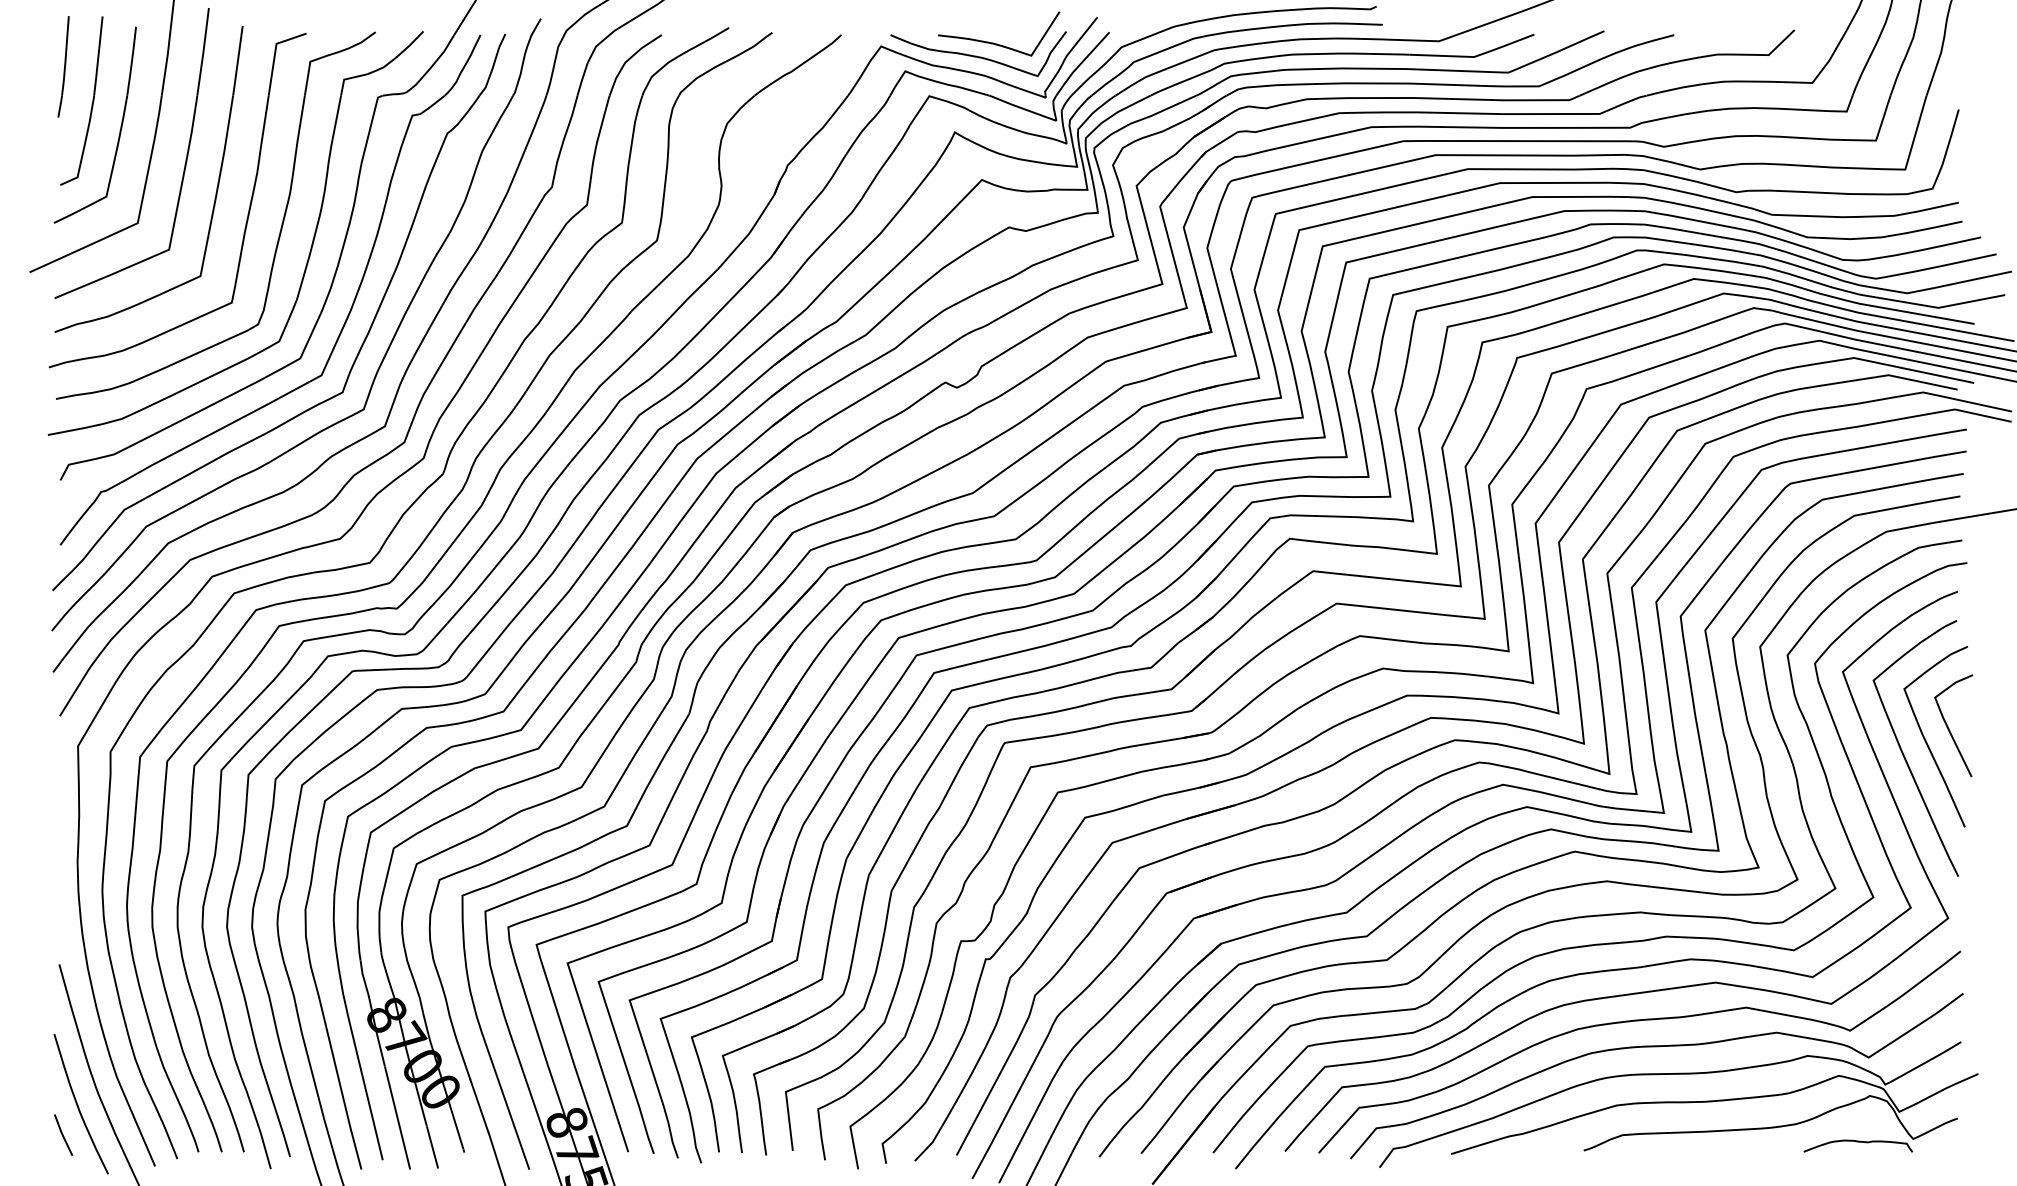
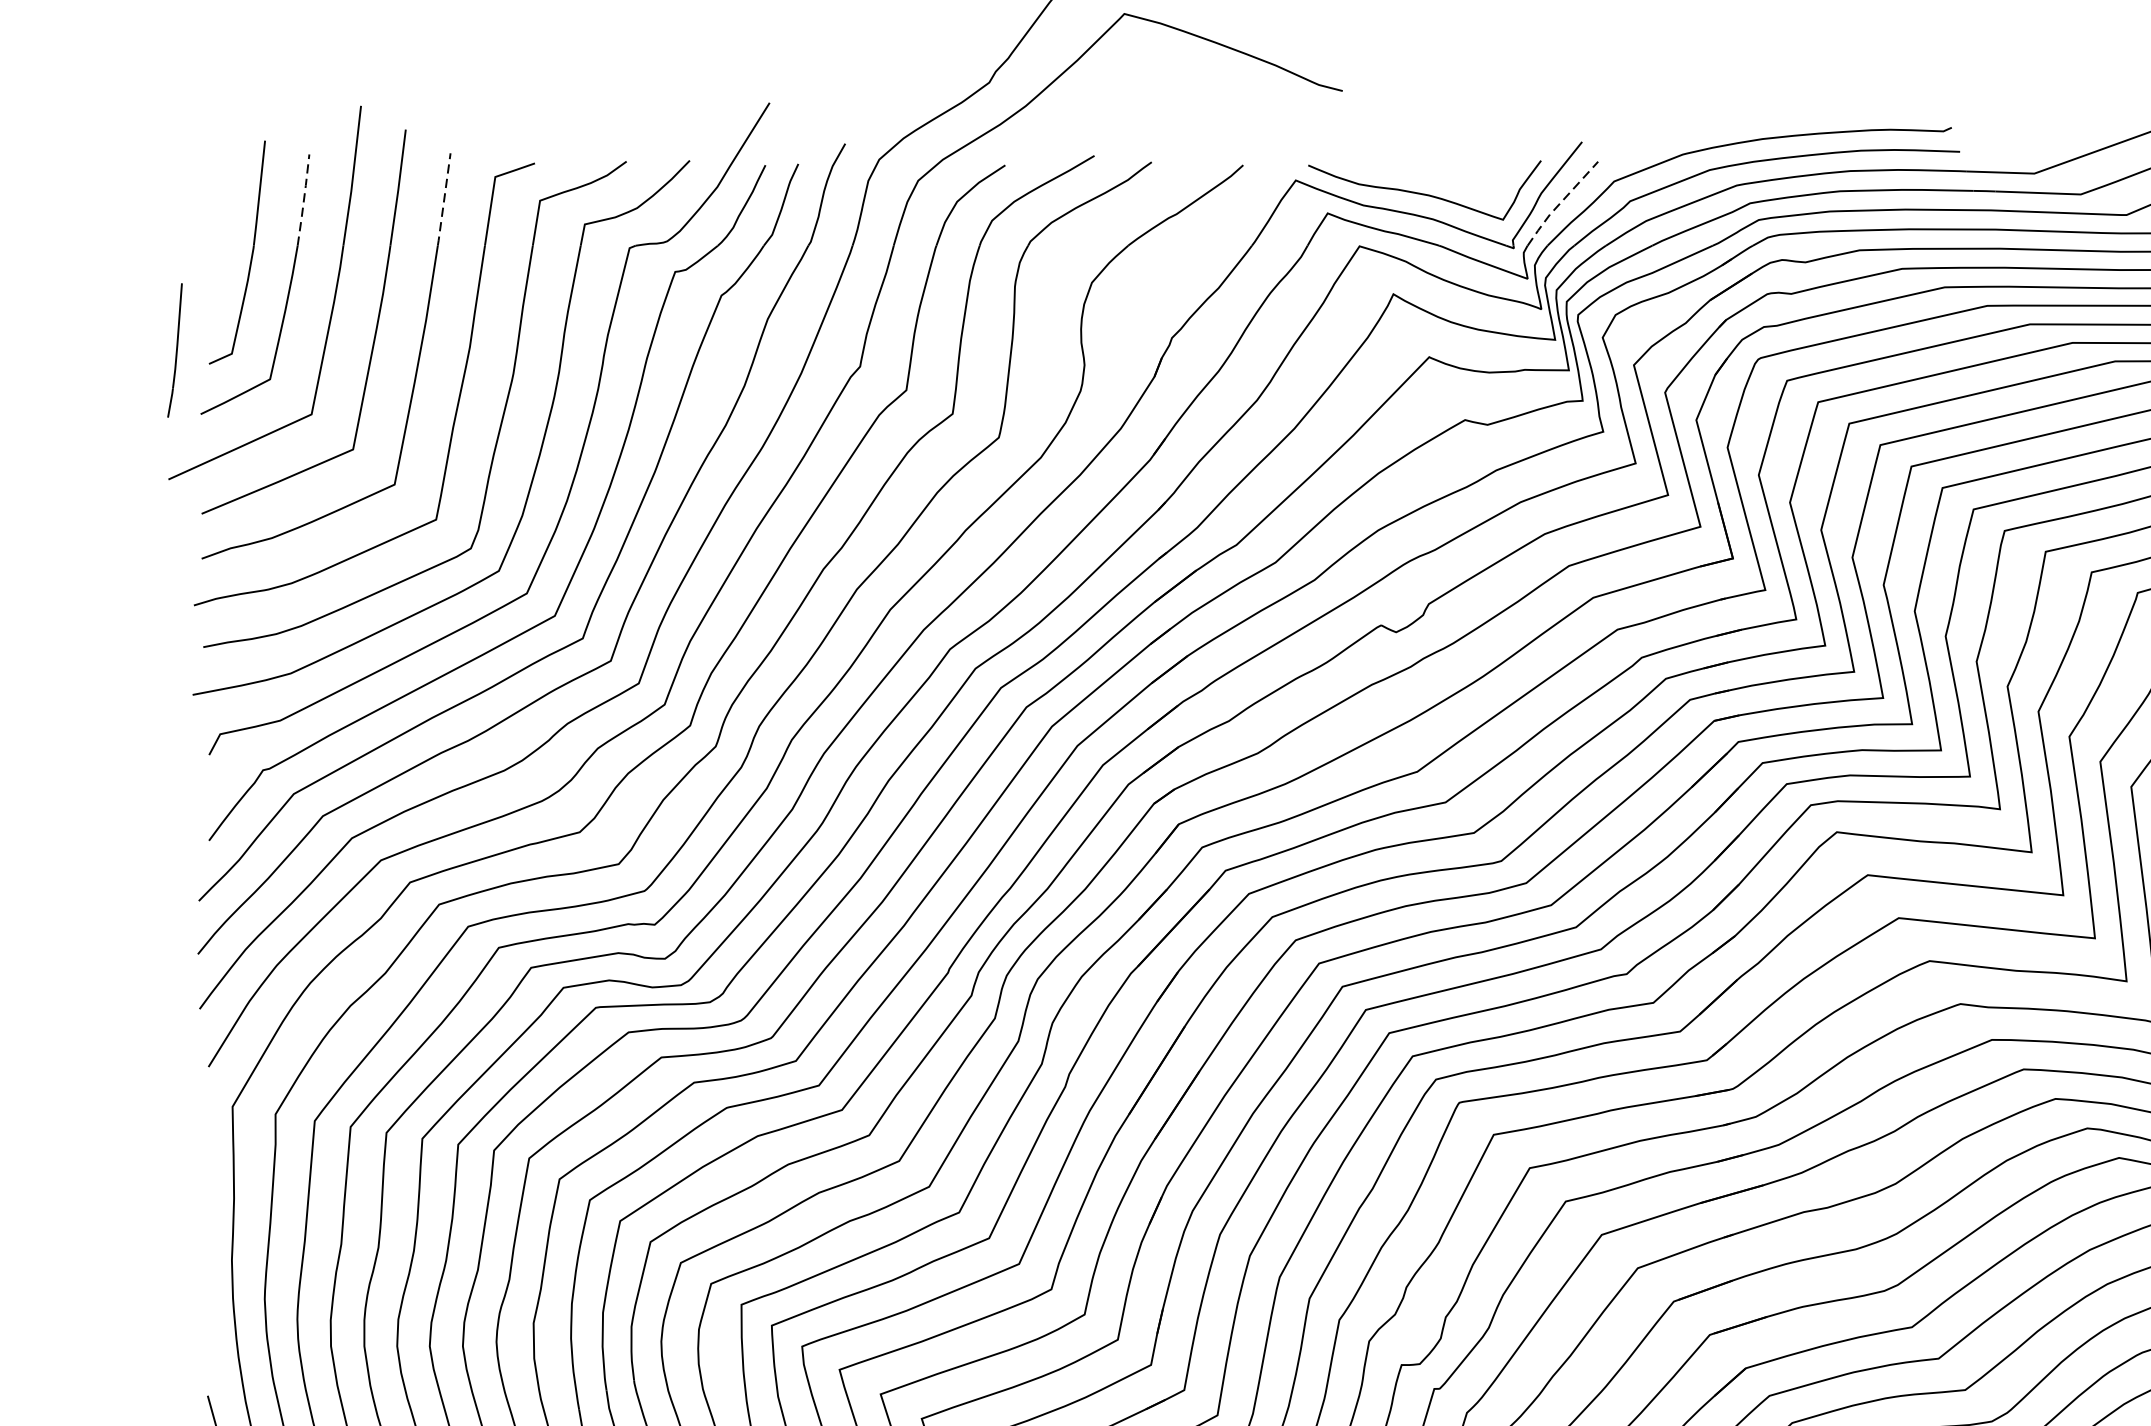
curve: (997, 43) -> (1449, 176), removed
line: (132, 61) -> (304, 200), solid -> dashed
line: (237, 61) -> (443, 200), solid -> dashed
line: (1081, 63) -> (1561, 203), solid -> dashed
part: (63, 66) -> (174, 349), moved

